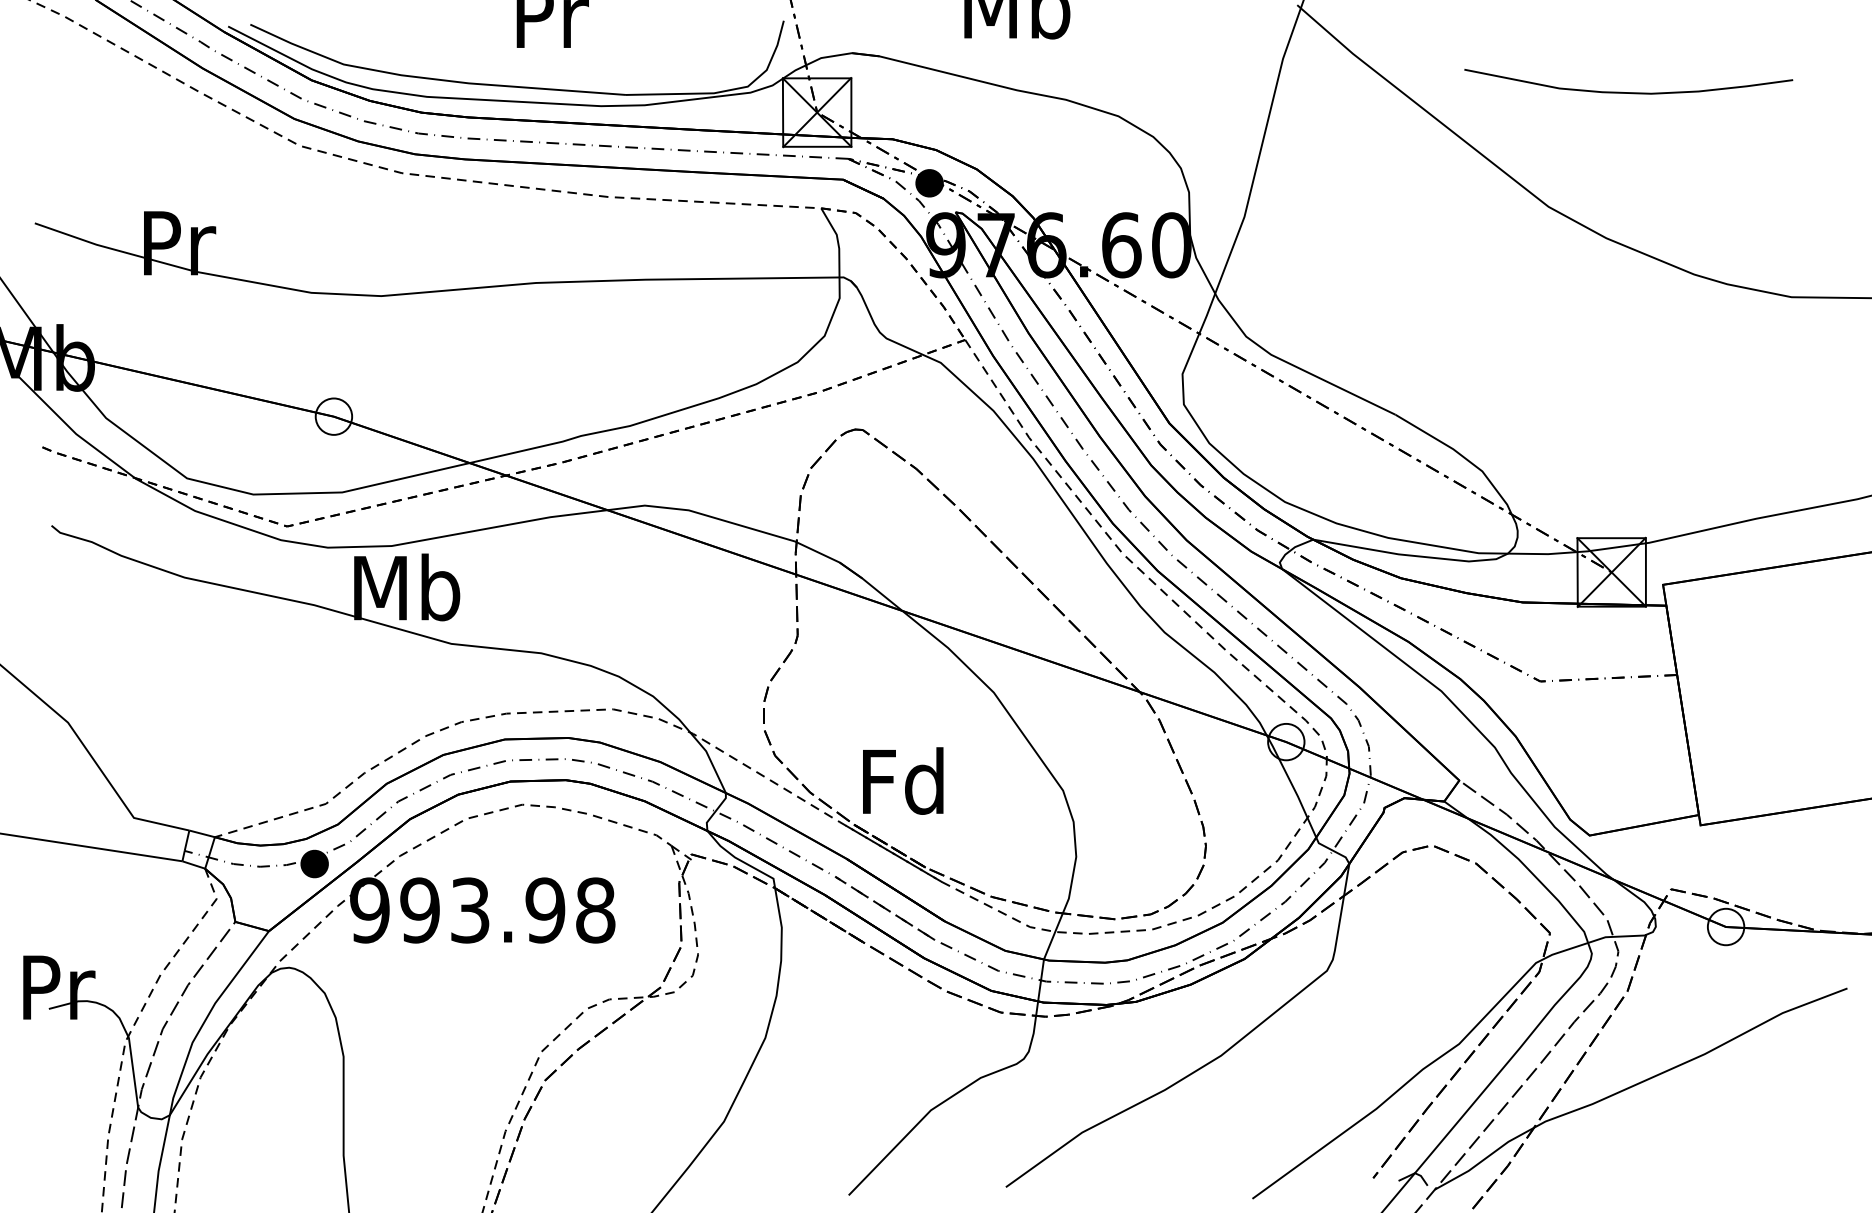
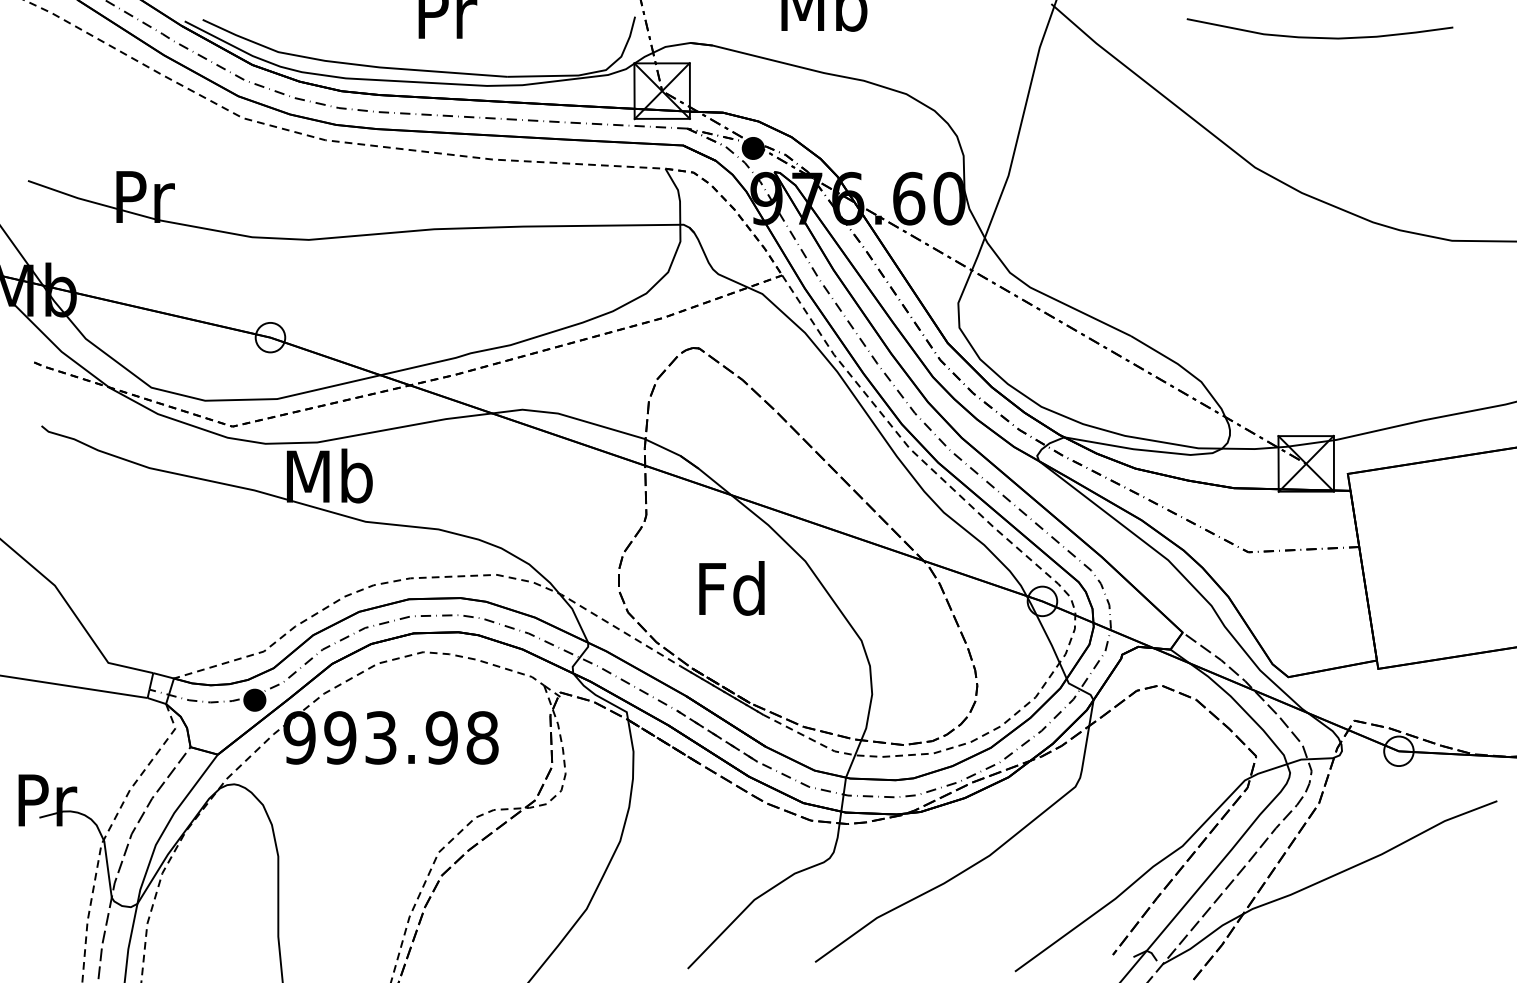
curve: (1628, 92) -> (1319, 37), moved
text: (903, 780) -> (732, 587), moved

